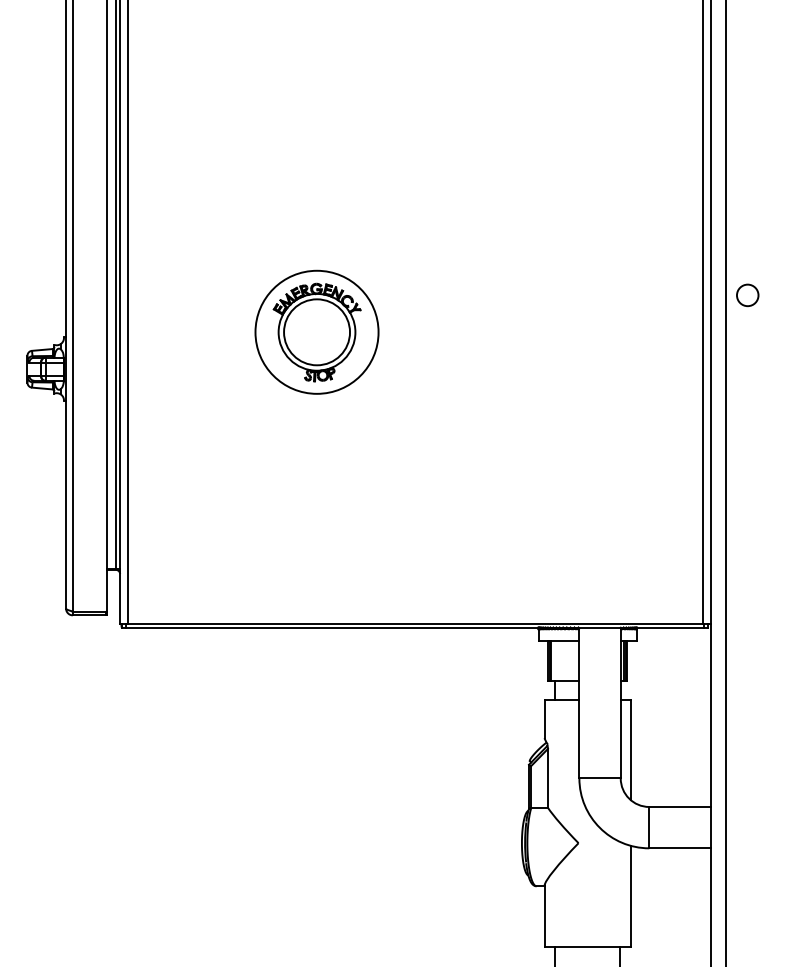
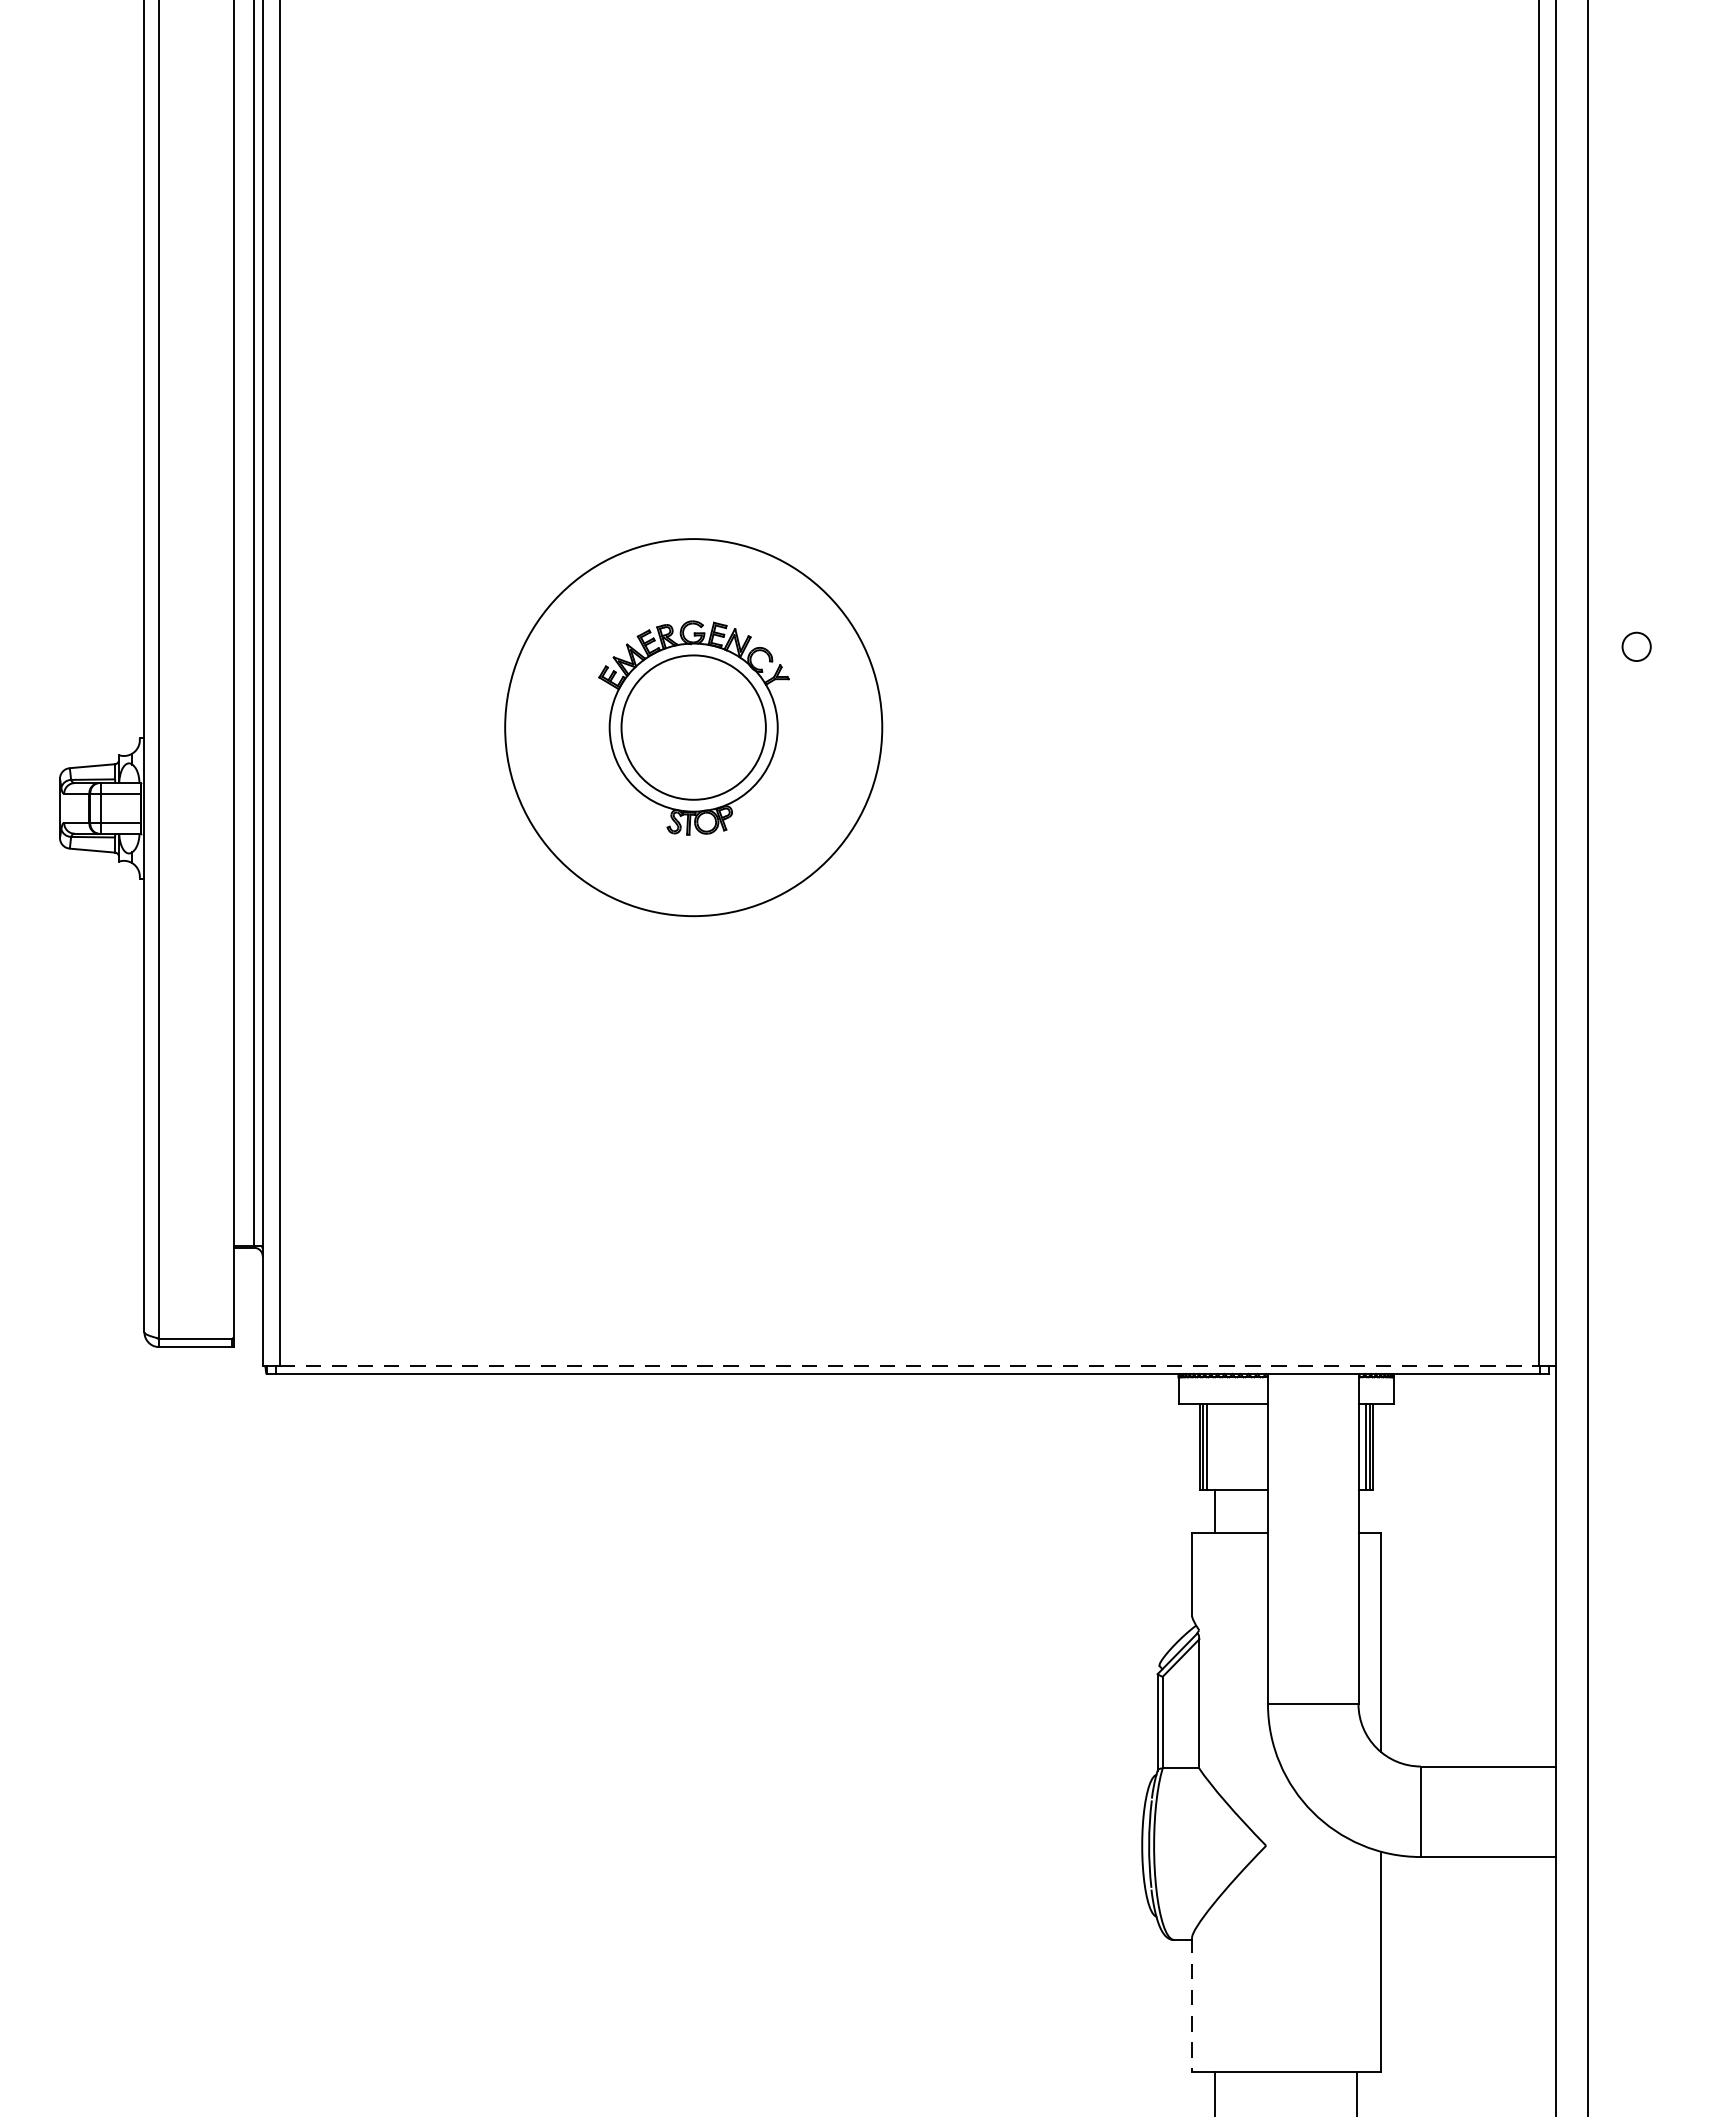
circle: (747, 295) -> (1635, 647), size x0.6
circle: (316, 331) -> (692, 725), size x1.4
line: (415, 623) -> (909, 1364), solid -> dashed
line: (544, 915) -> (1191, 2004), solid -> dashed

